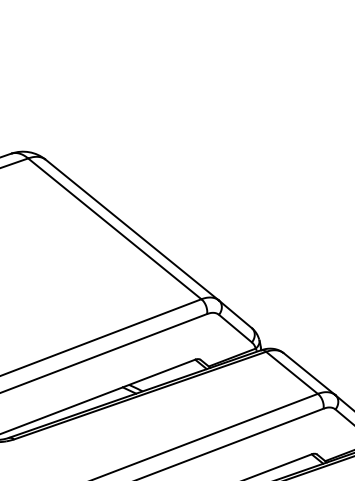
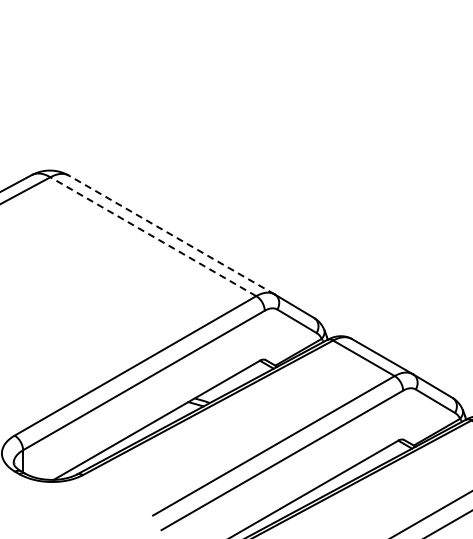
line: (114, 228) -> (153, 236), solid -> dashed
line: (131, 230) -> (171, 235), solid -> dashed

